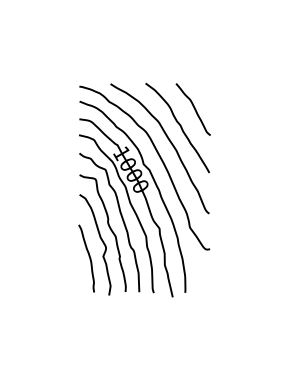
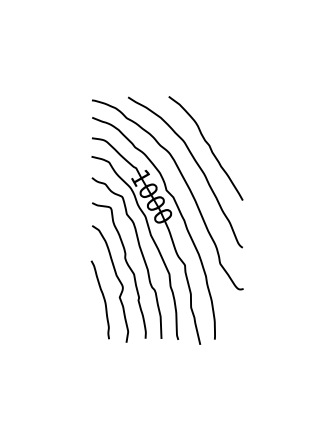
curve: (193, 108) -> (224, 125), removed

